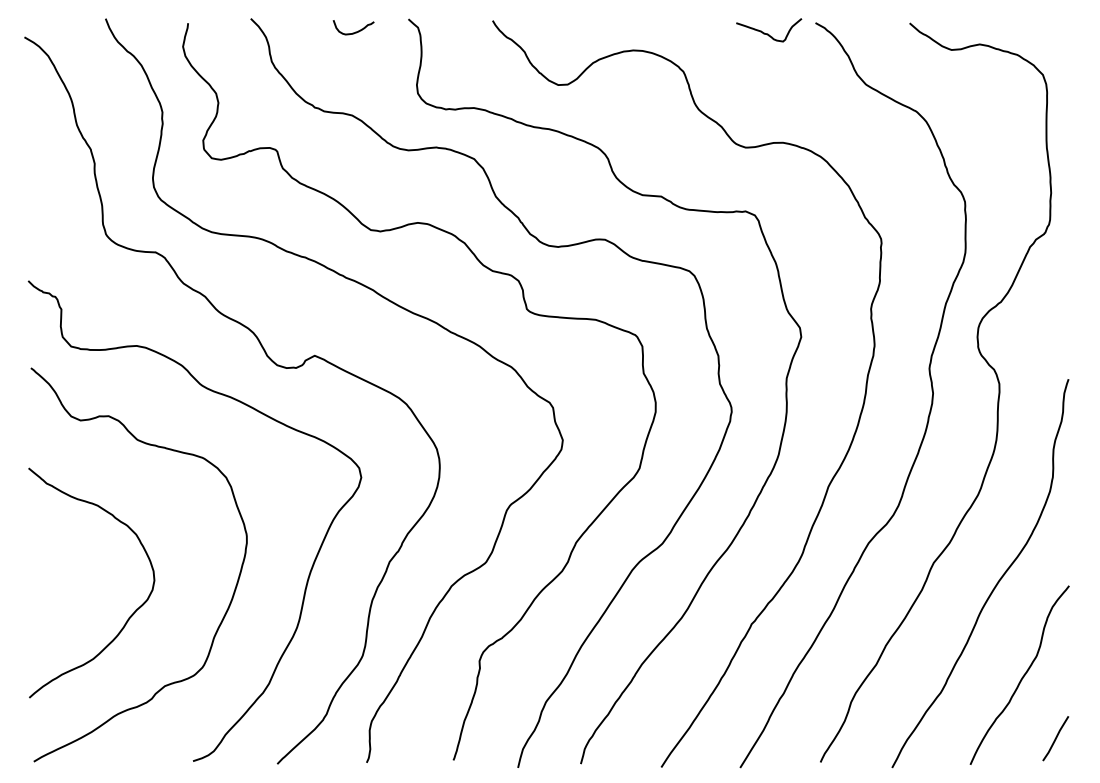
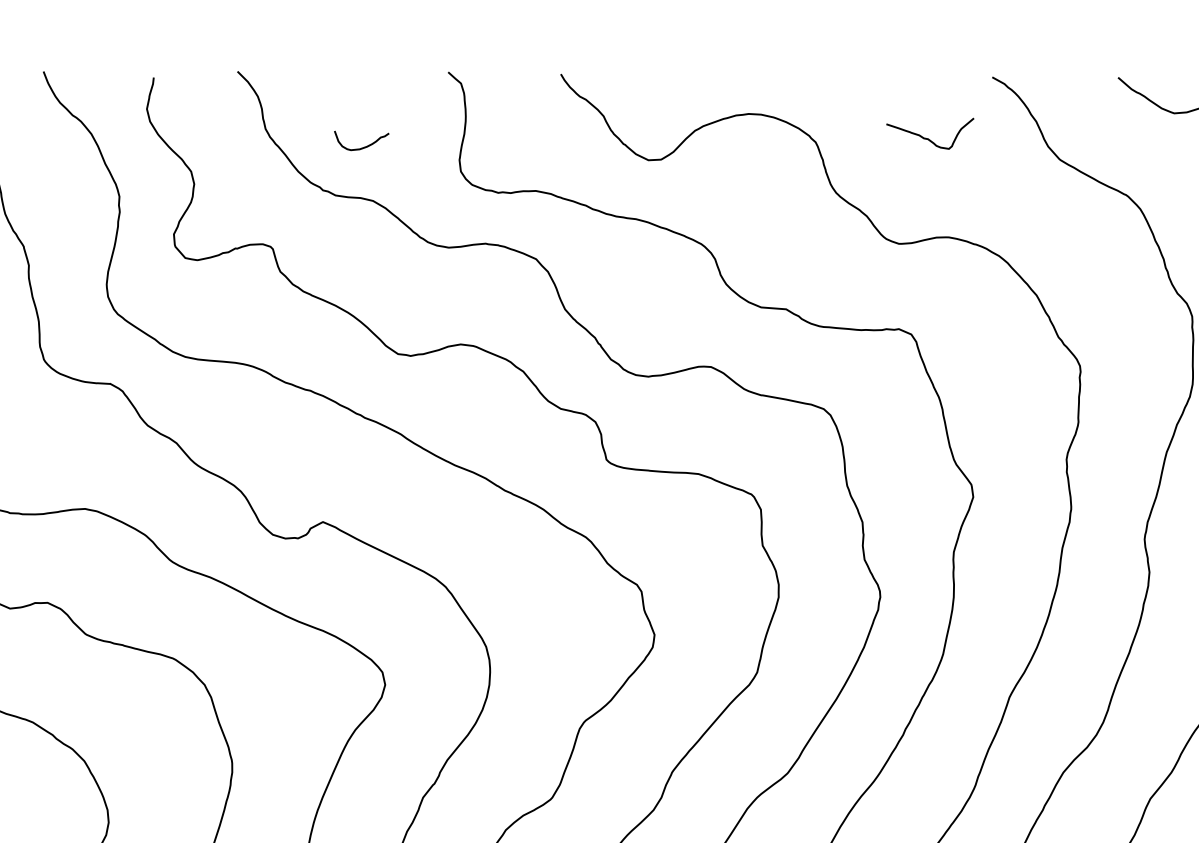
curve: (355, 31) -> (364, 146), moved
curve: (768, 33) -> (929, 138), moved

